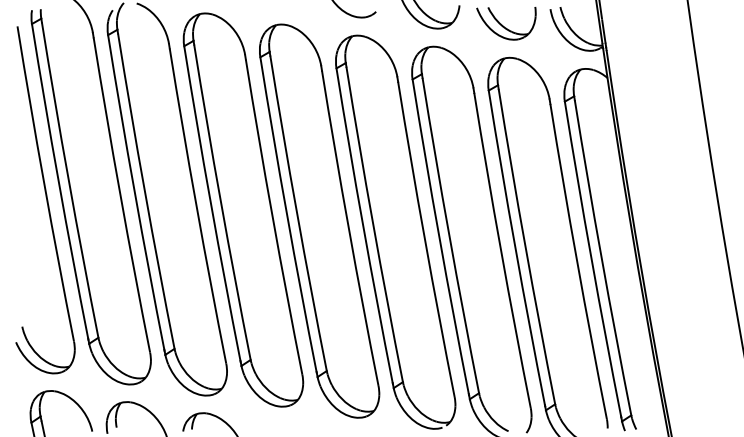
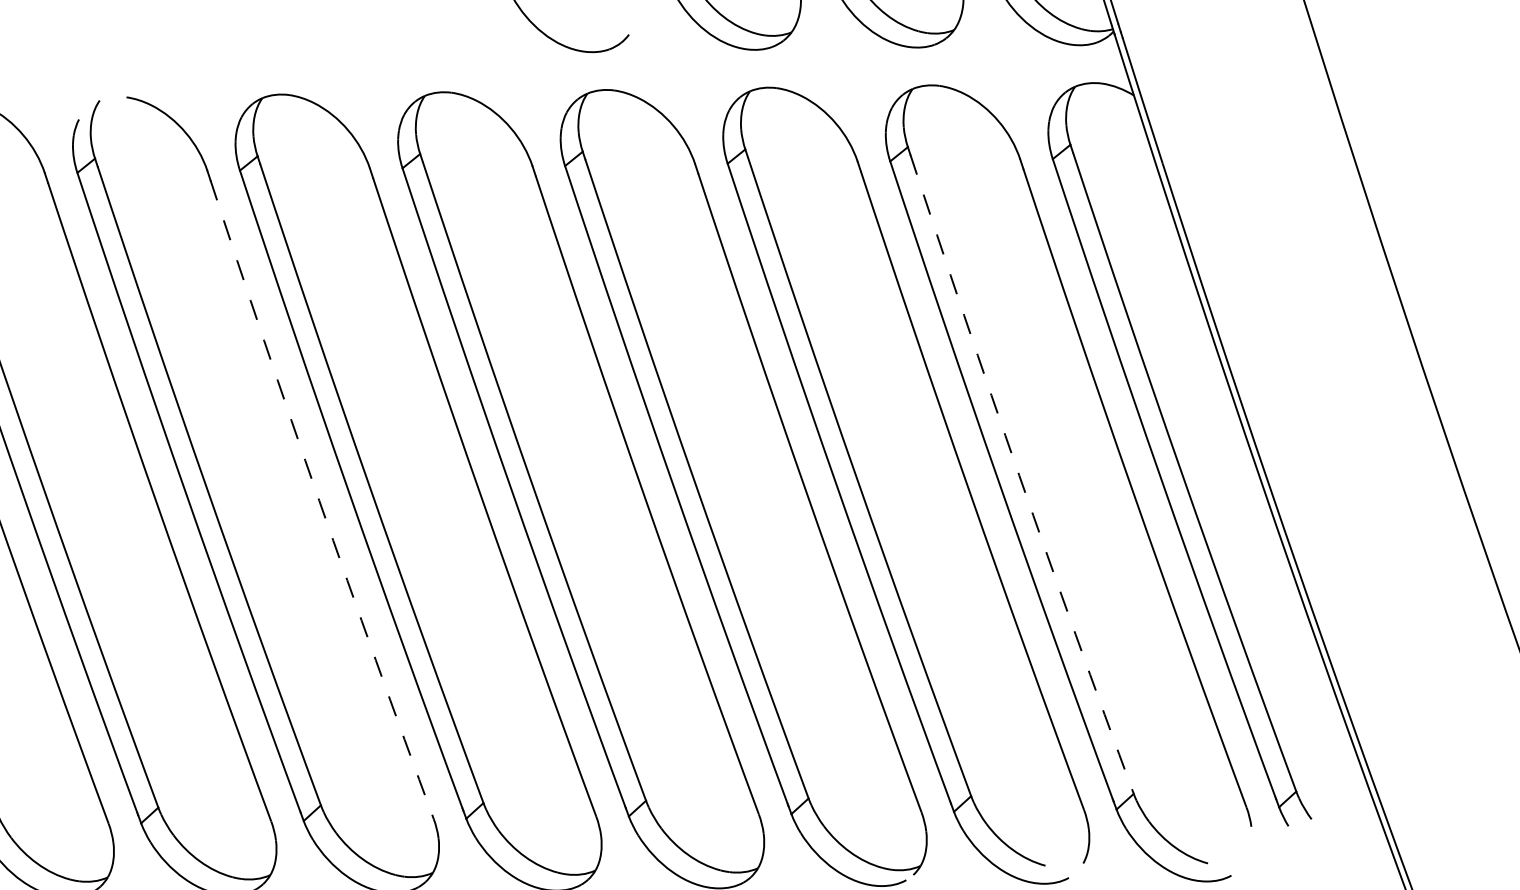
arc: (196, 206) -> (319, 500), solid -> dashed
arc: (525, 246) -> (1019, 474), solid -> dashed

